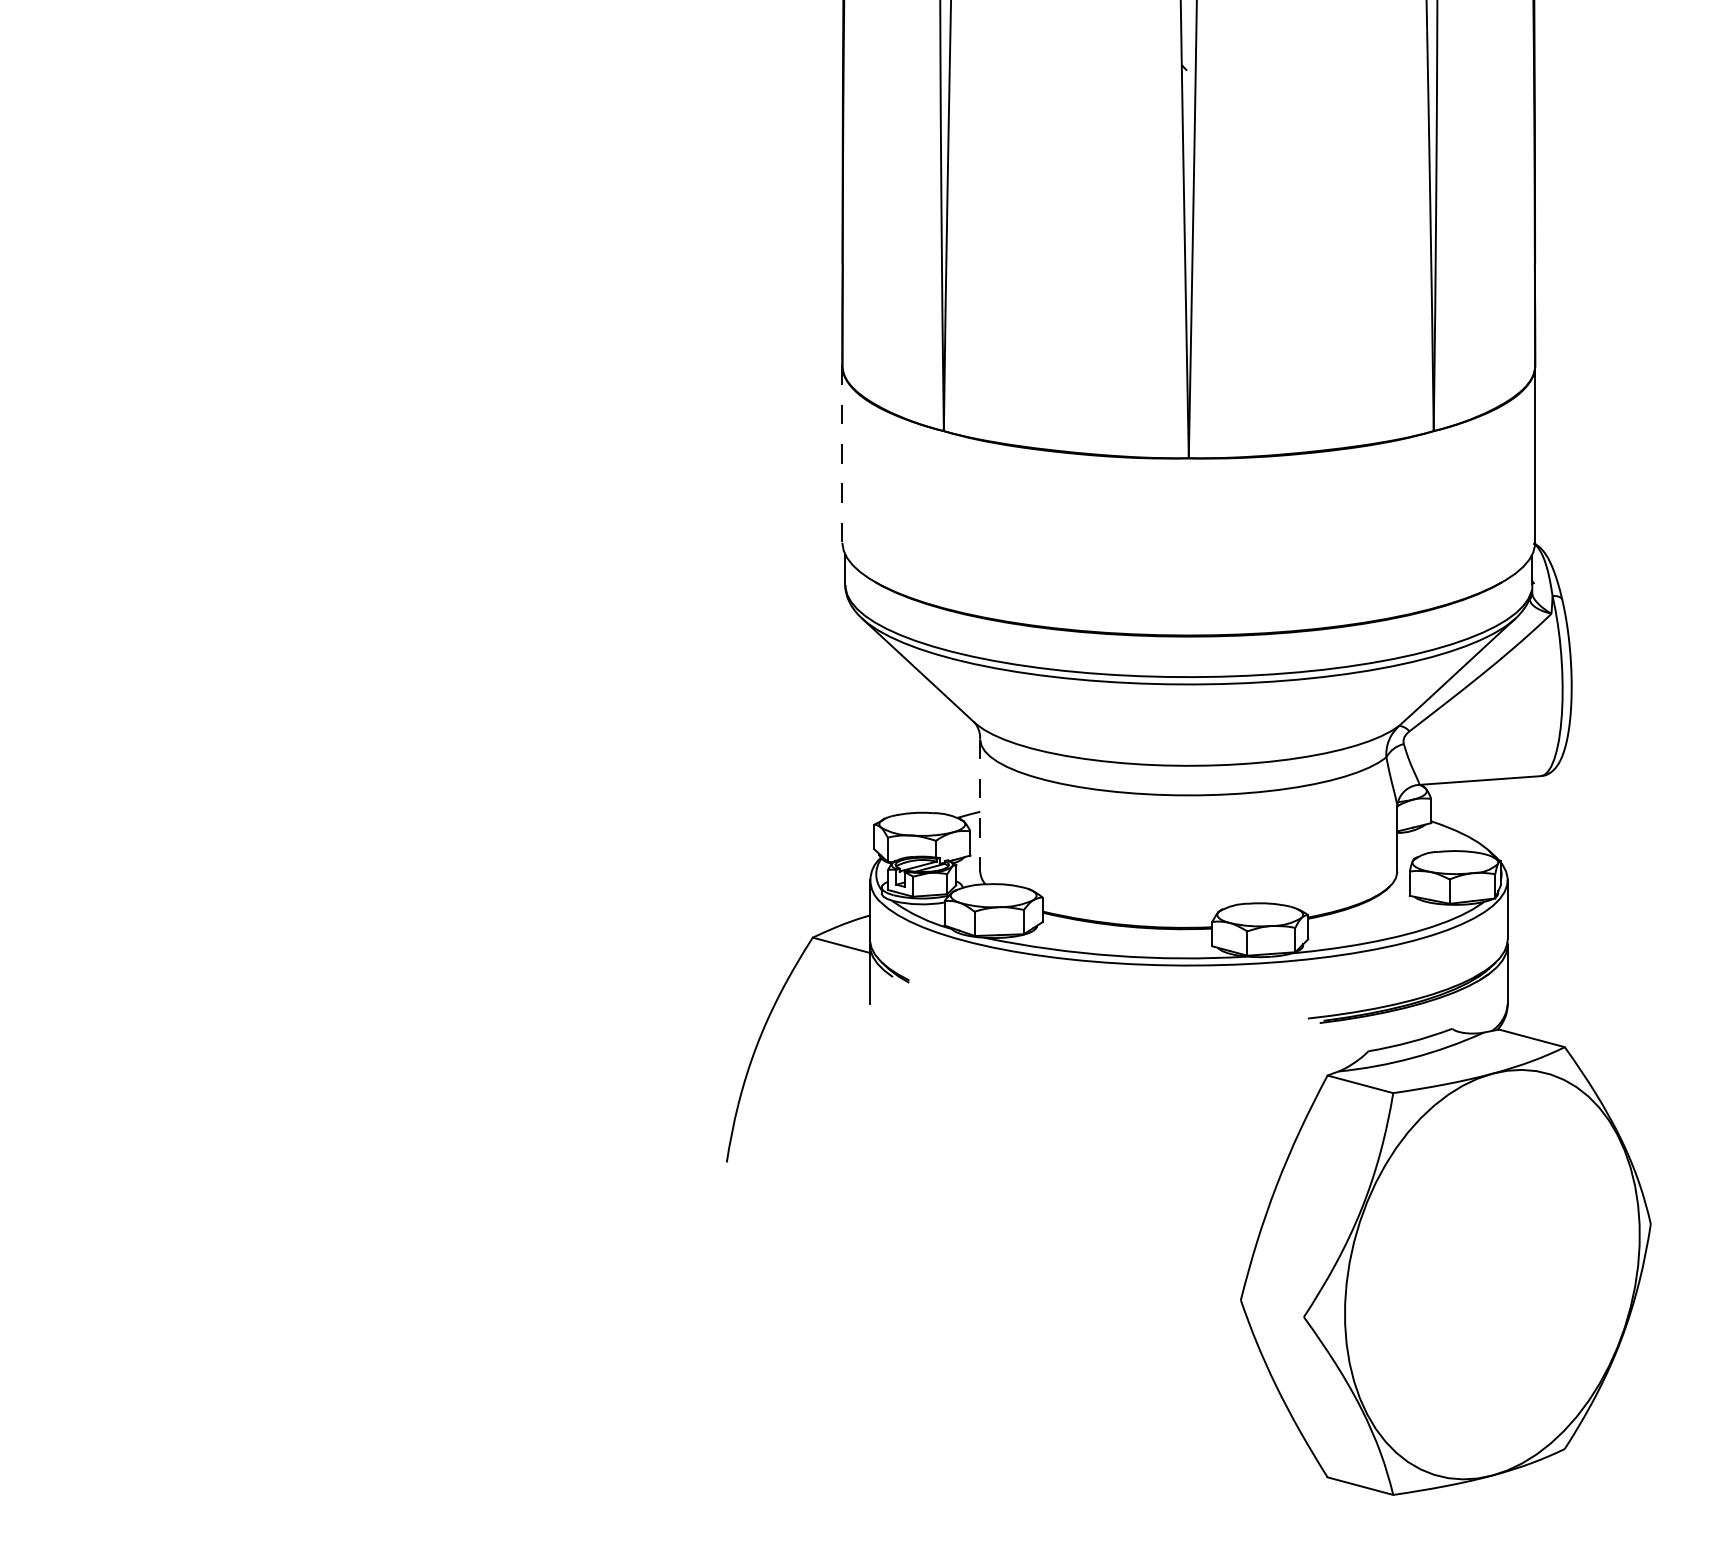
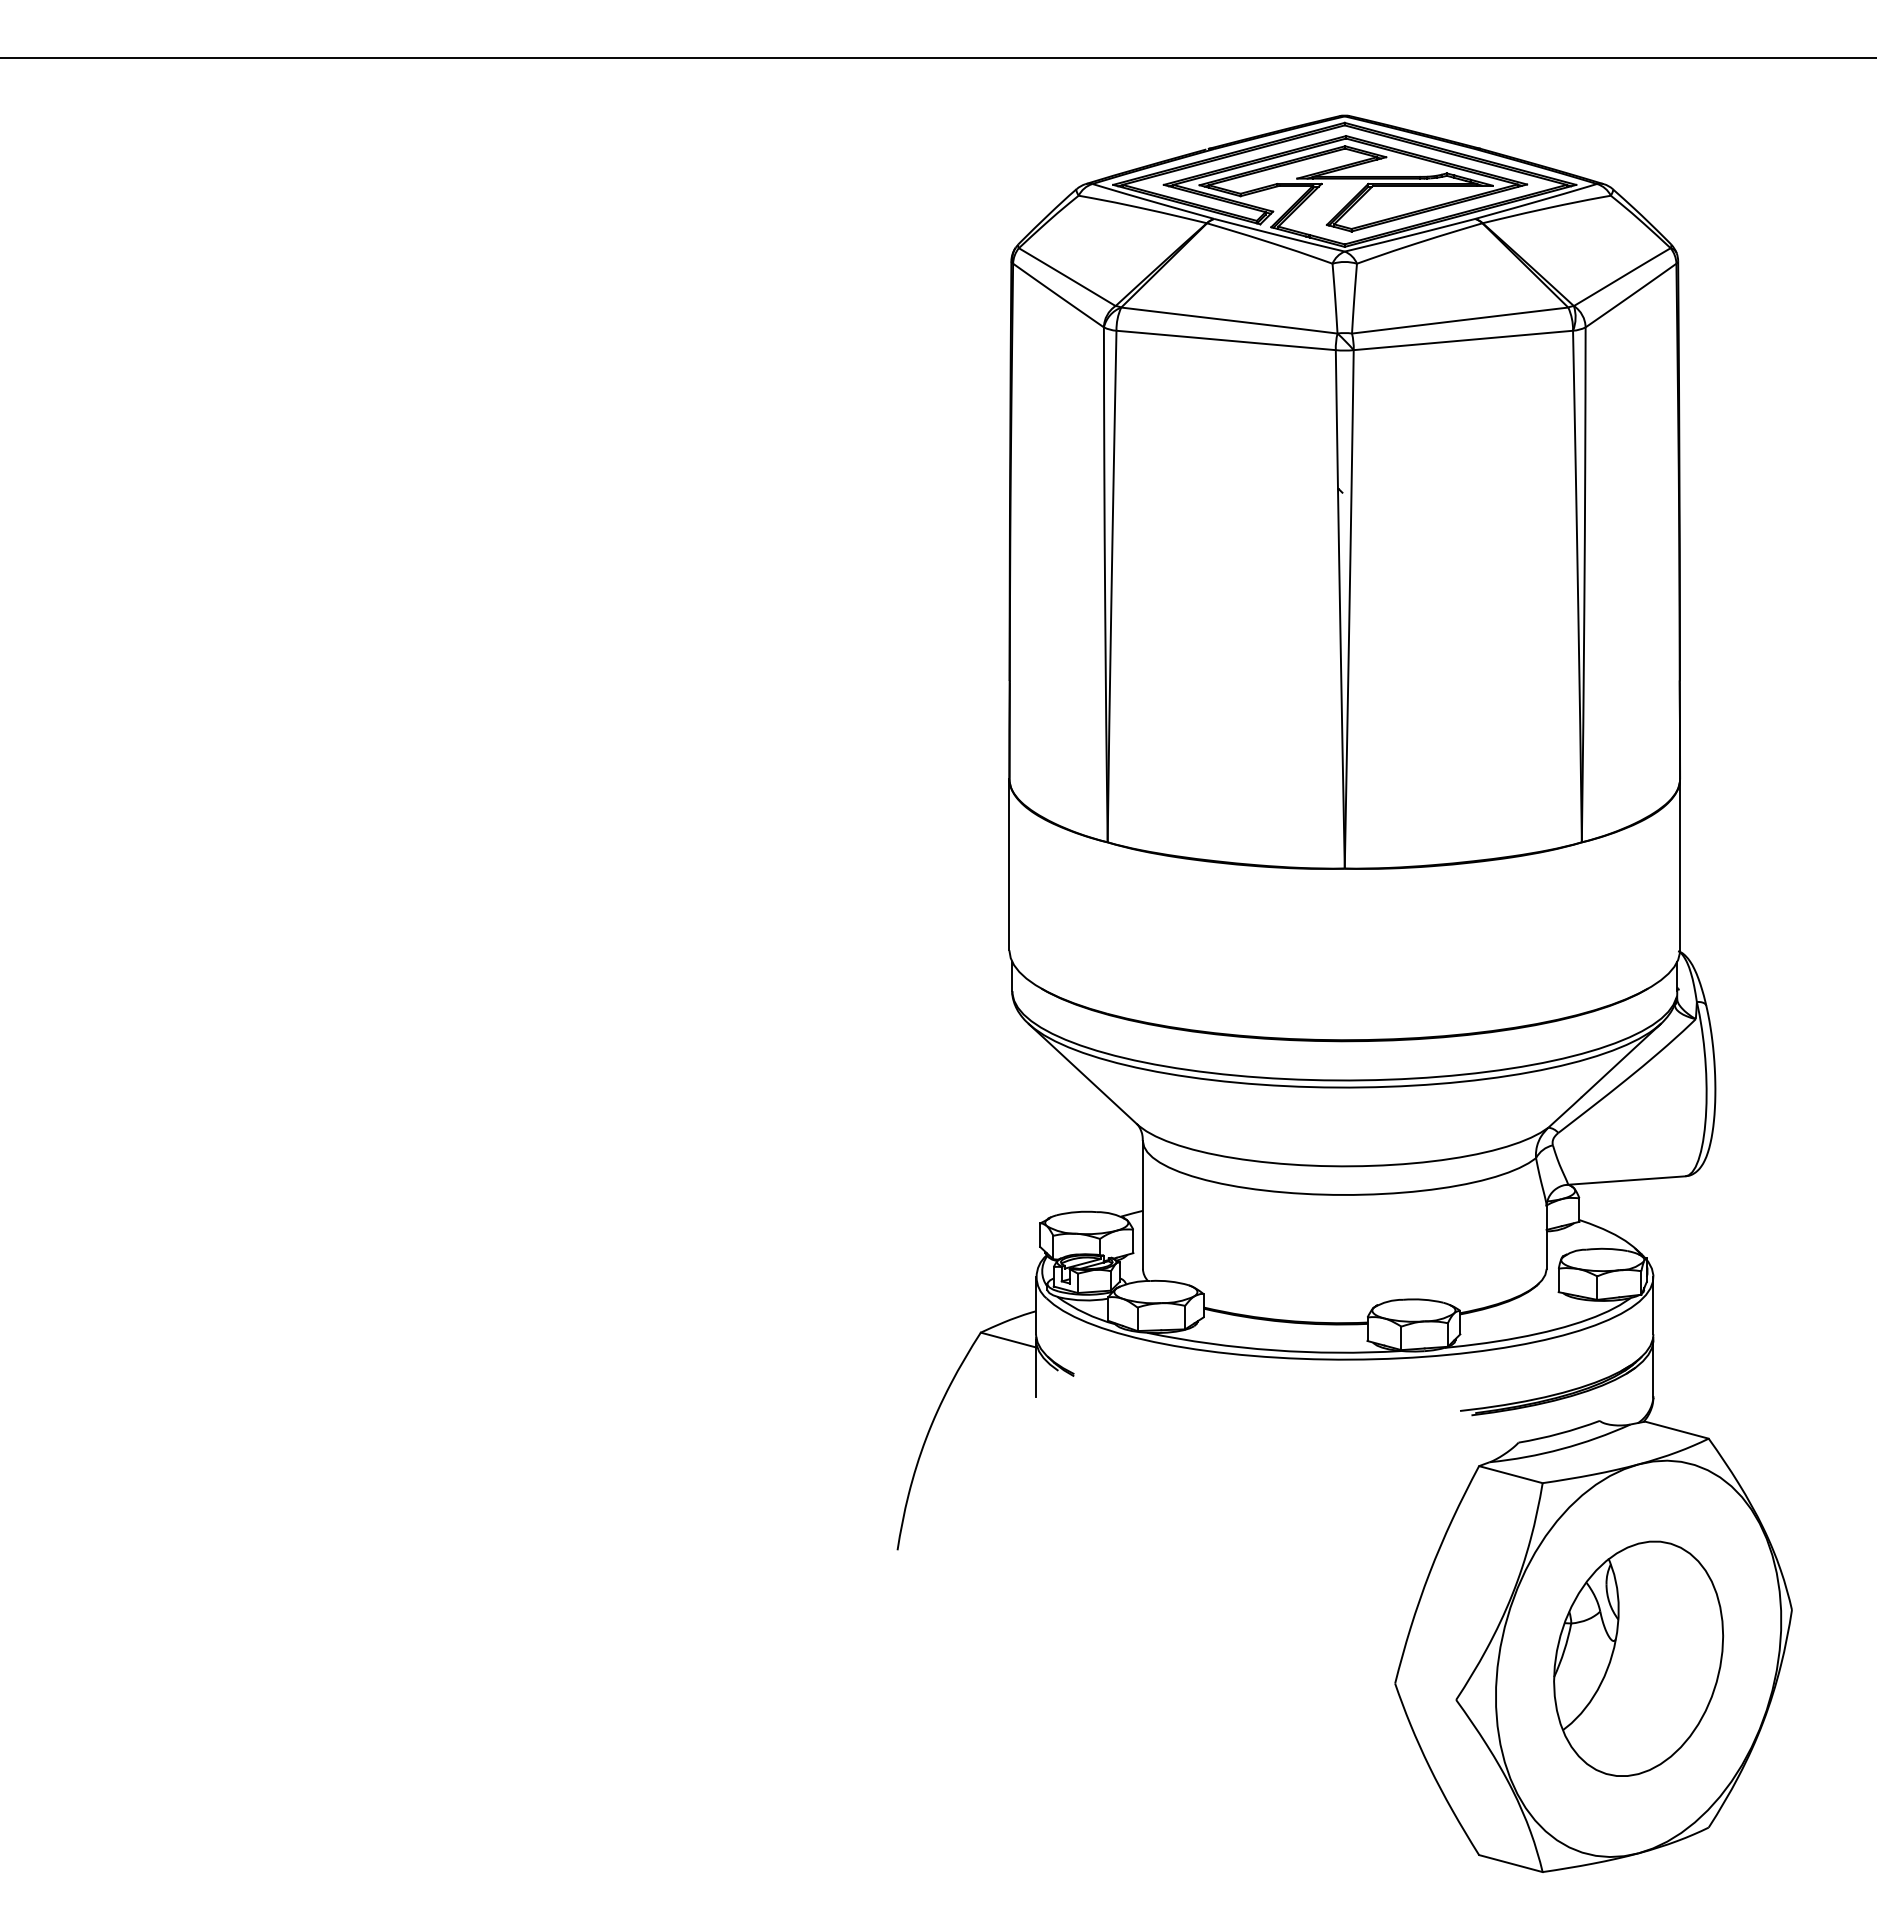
line: (842, 453) -> (1009, 864), dashed -> solid
line: (979, 805) -> (1142, 1204), dashed -> solid
part: (1492, 1274) -> (1638, 1658), added

